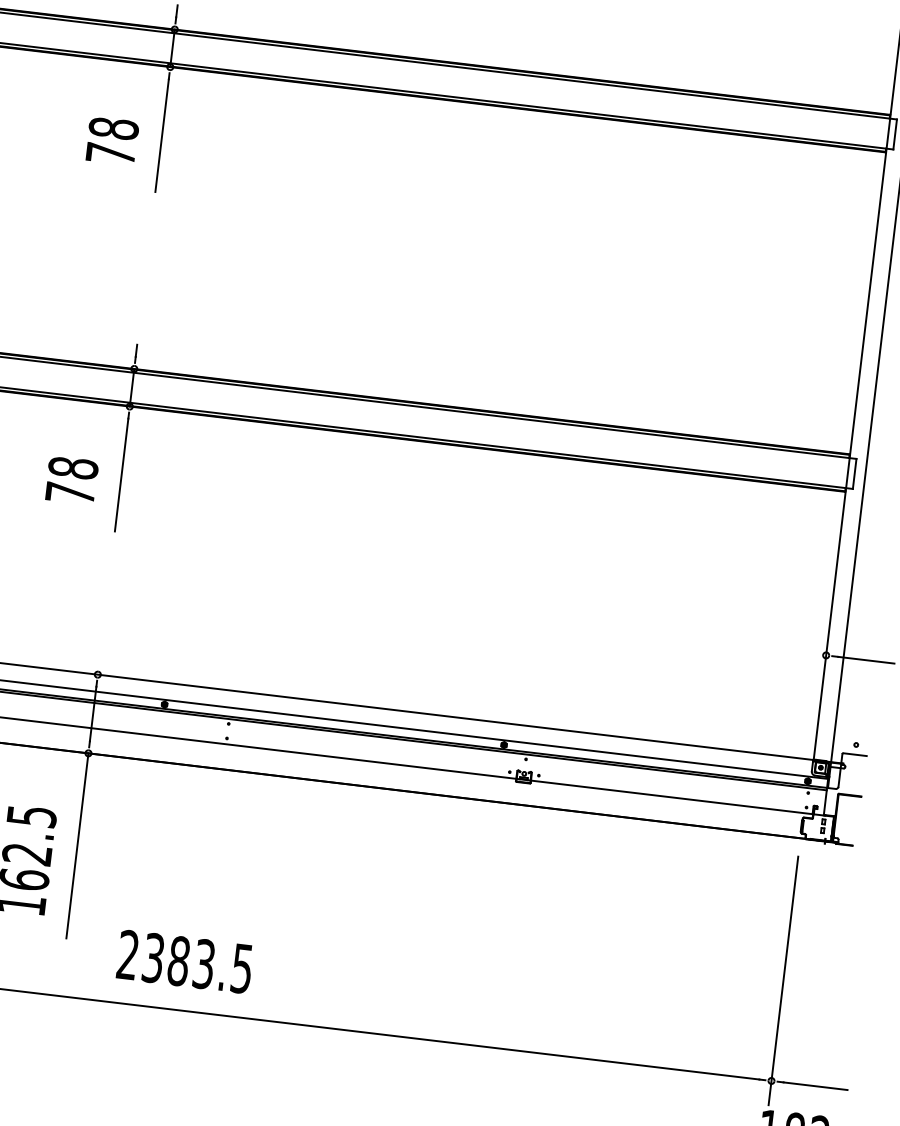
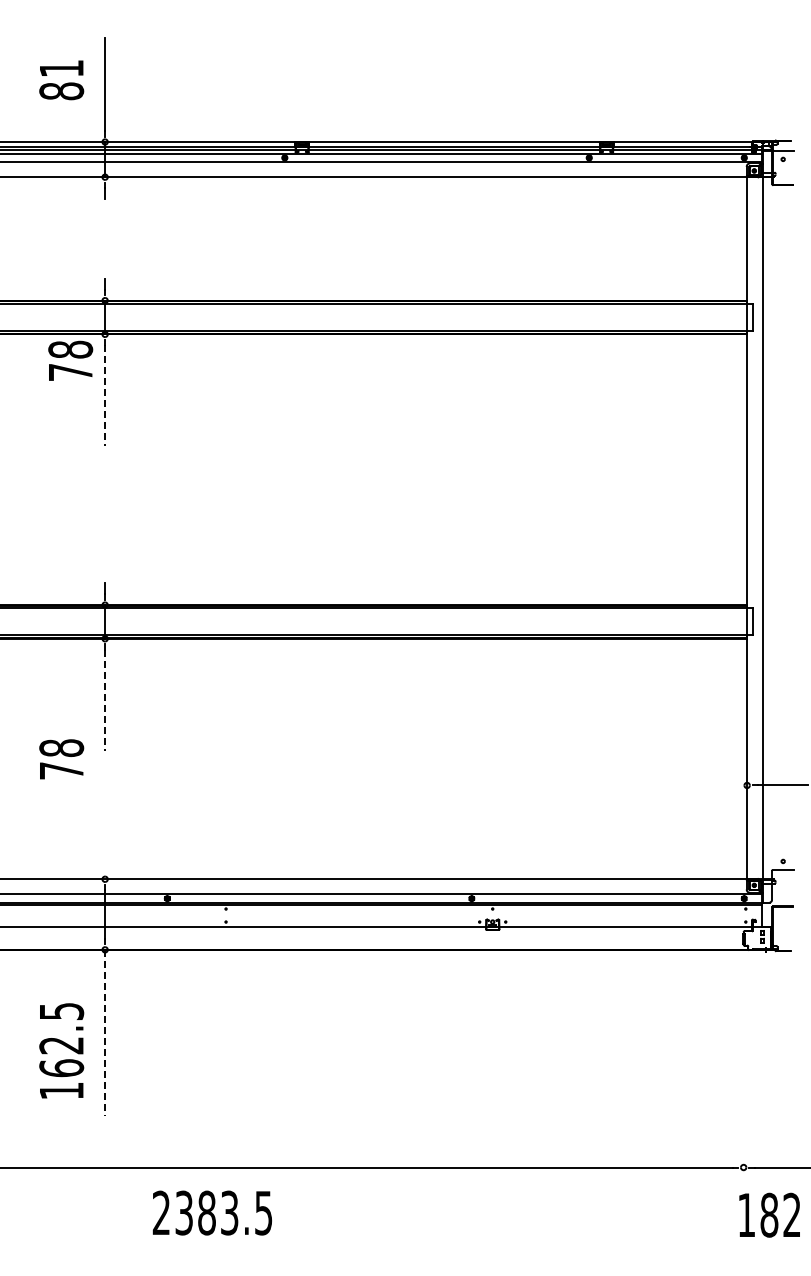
line: (162, 135) -> (105, 395), solid -> dashed
text: (112, 140) -> (70, 360), moved
line: (122, 475) -> (105, 700), solid -> dashed
text: (71, 480) -> (61, 759), moved
line: (77, 845) -> (105, 1032), solid -> dashed
text: (183, 961) -> (211, 1212), moved
line: (783, 980) -> (743, 1077), removed

